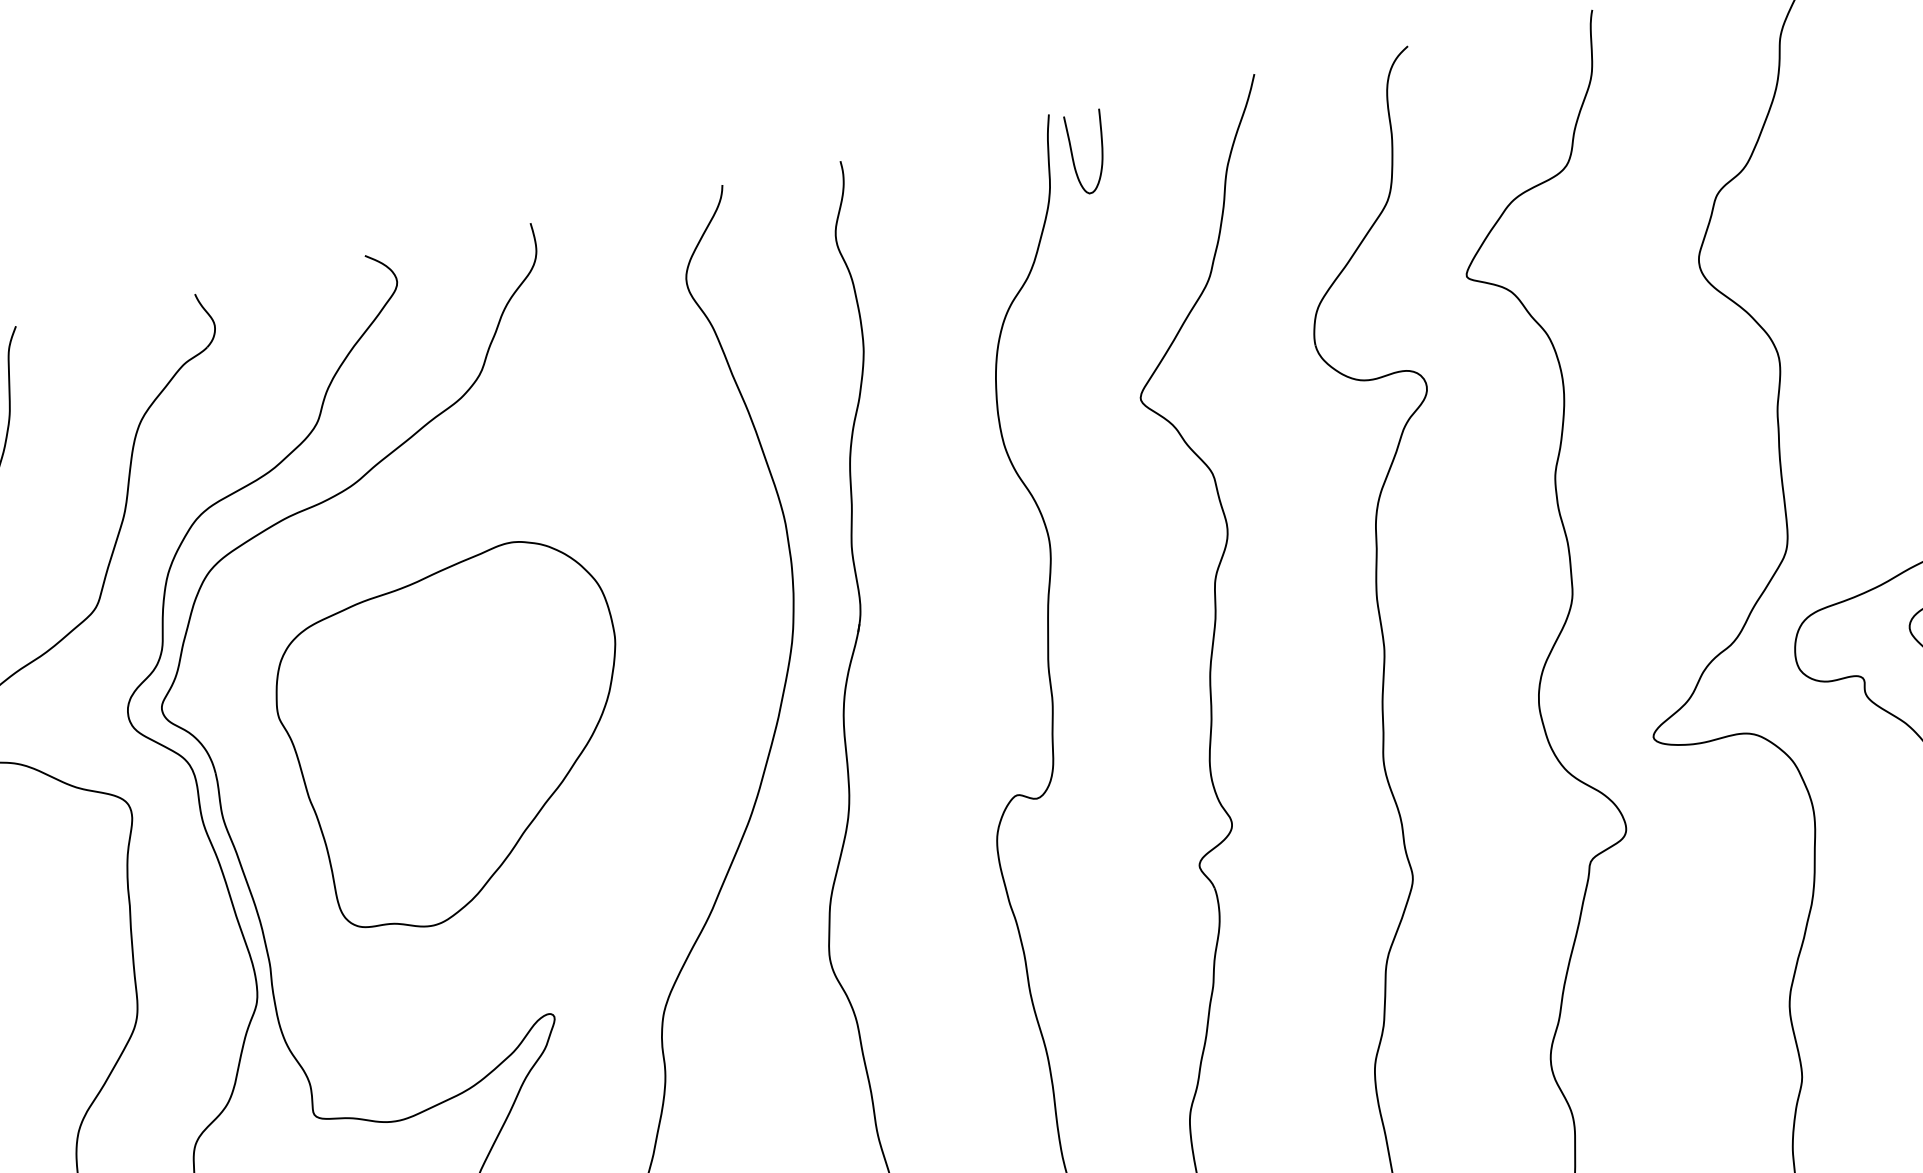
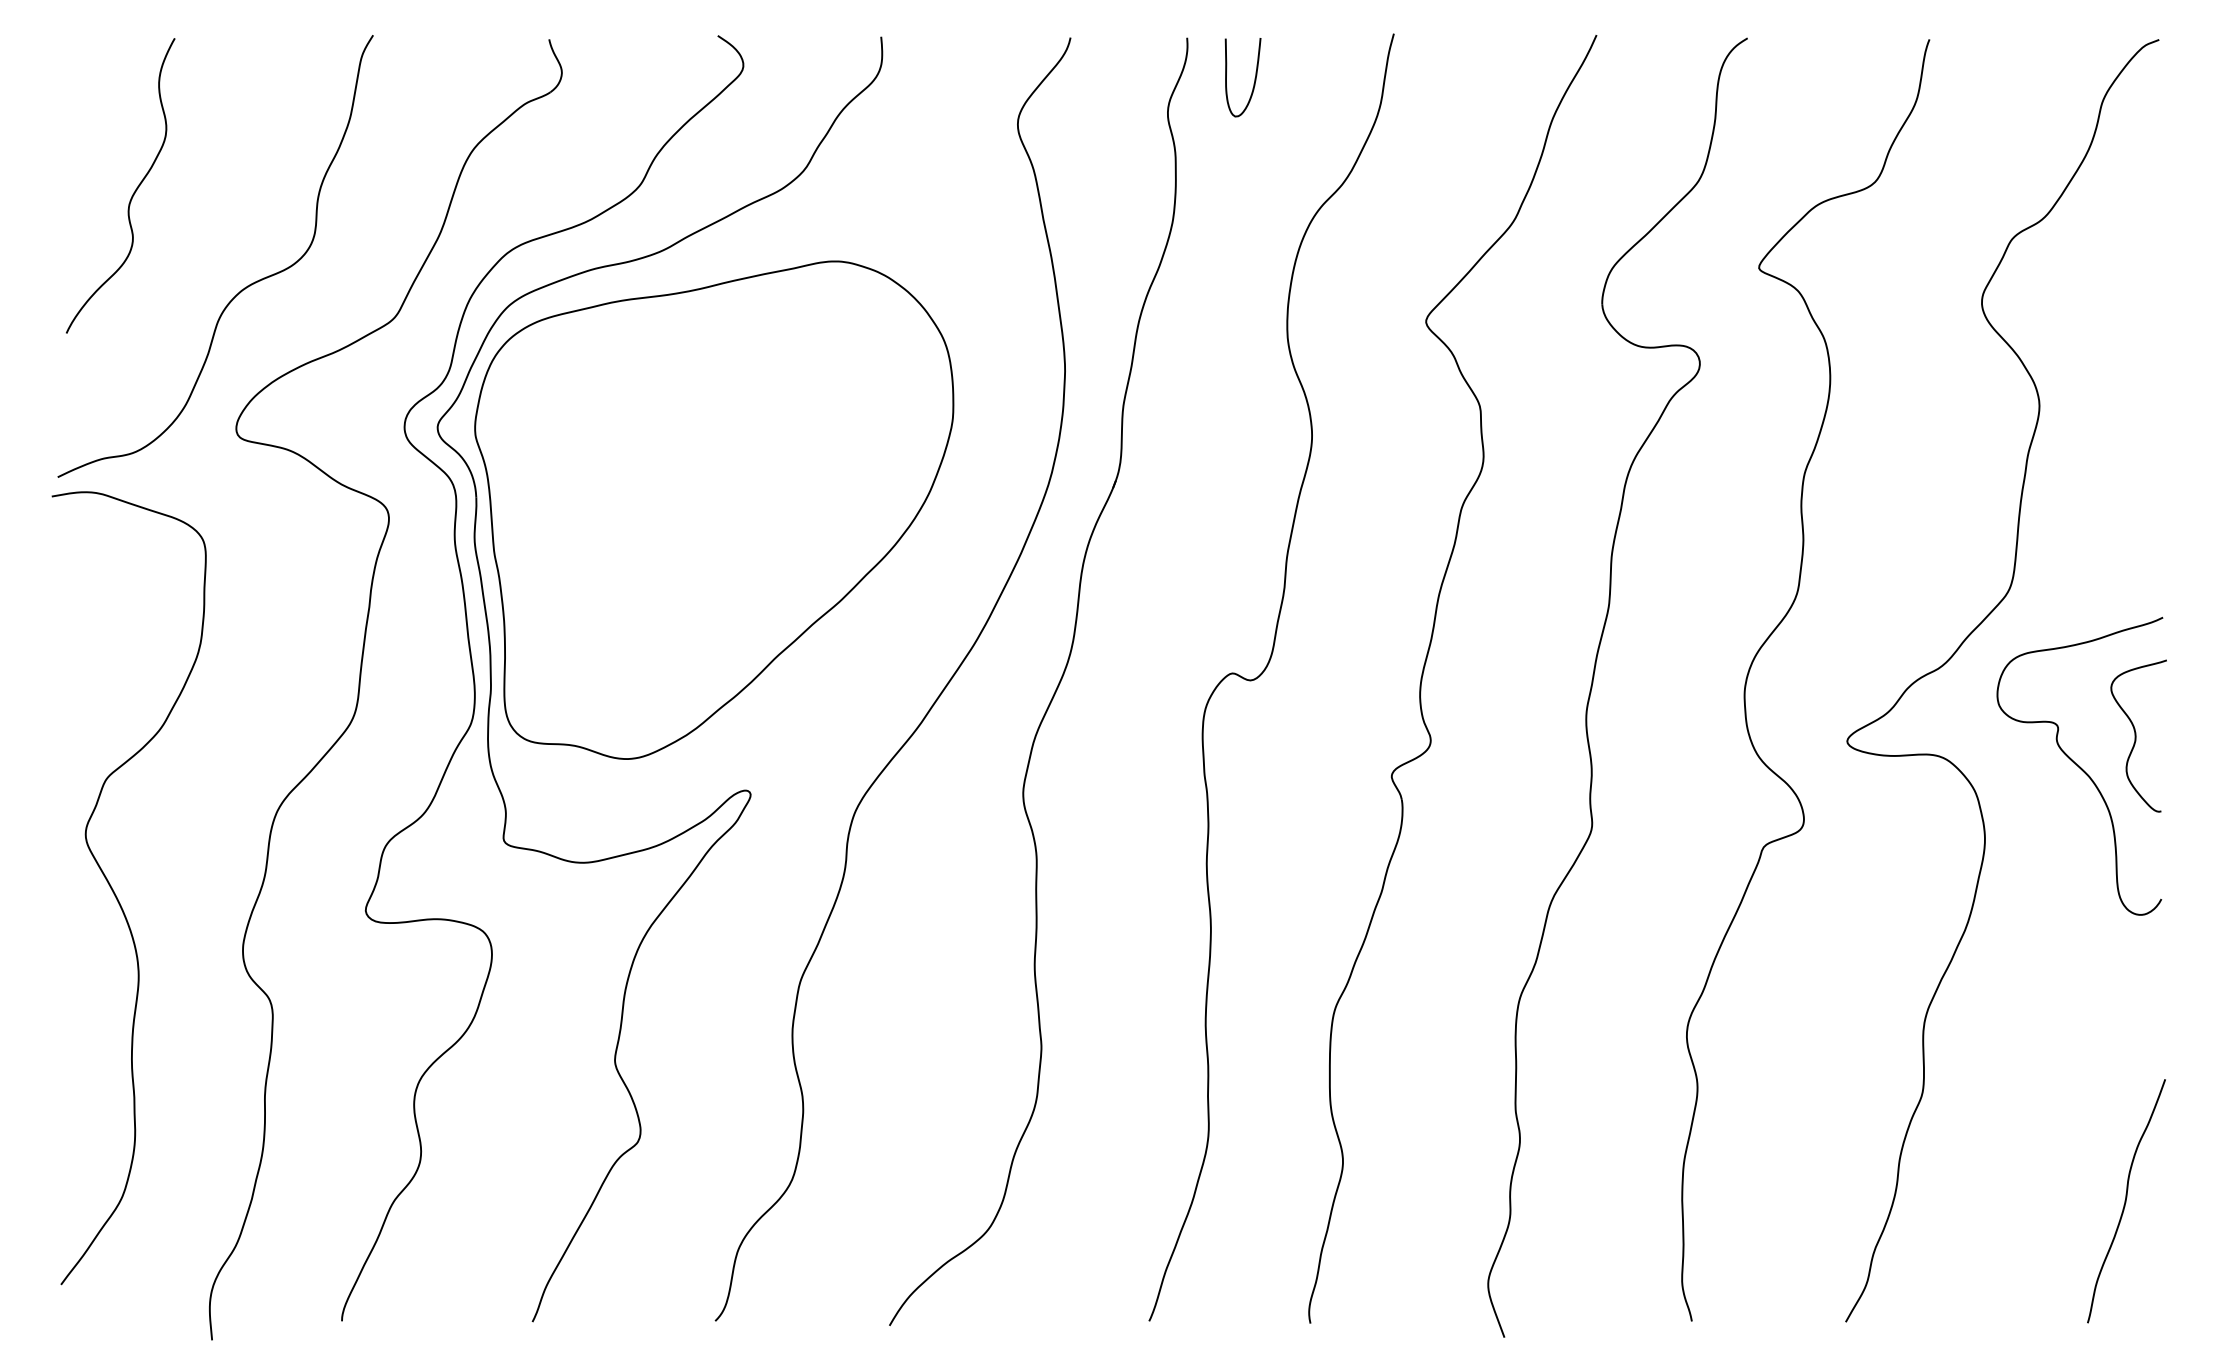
curve: (1101, 151) -> (1254, 78), moved
part: (459, 736) -> (714, 509), size x1.43

